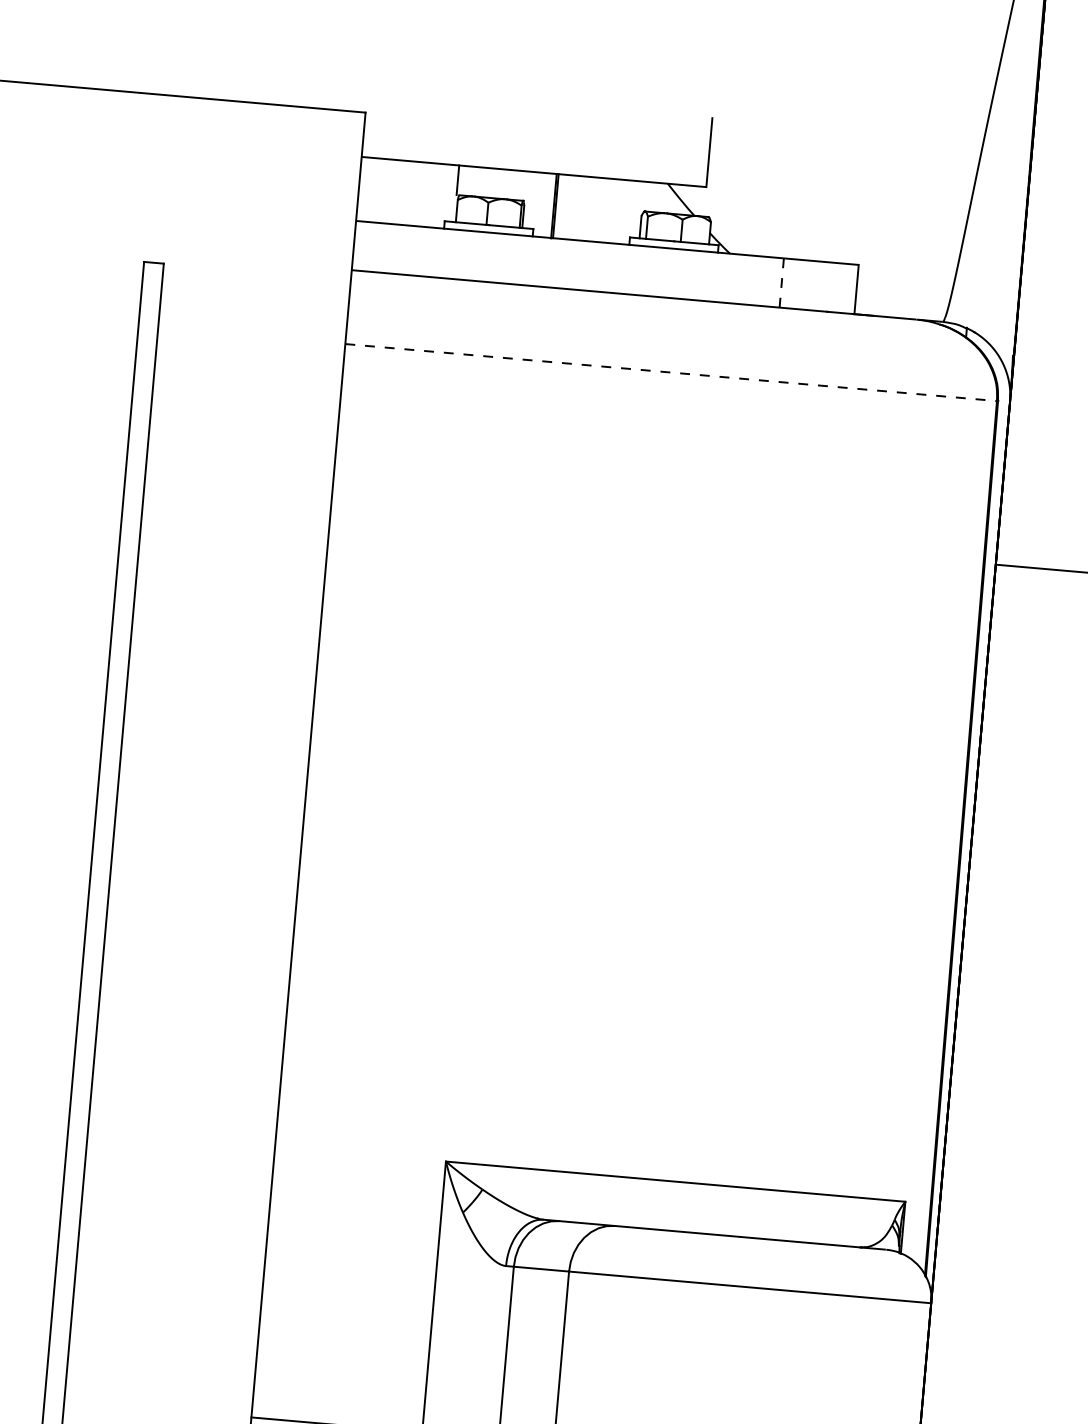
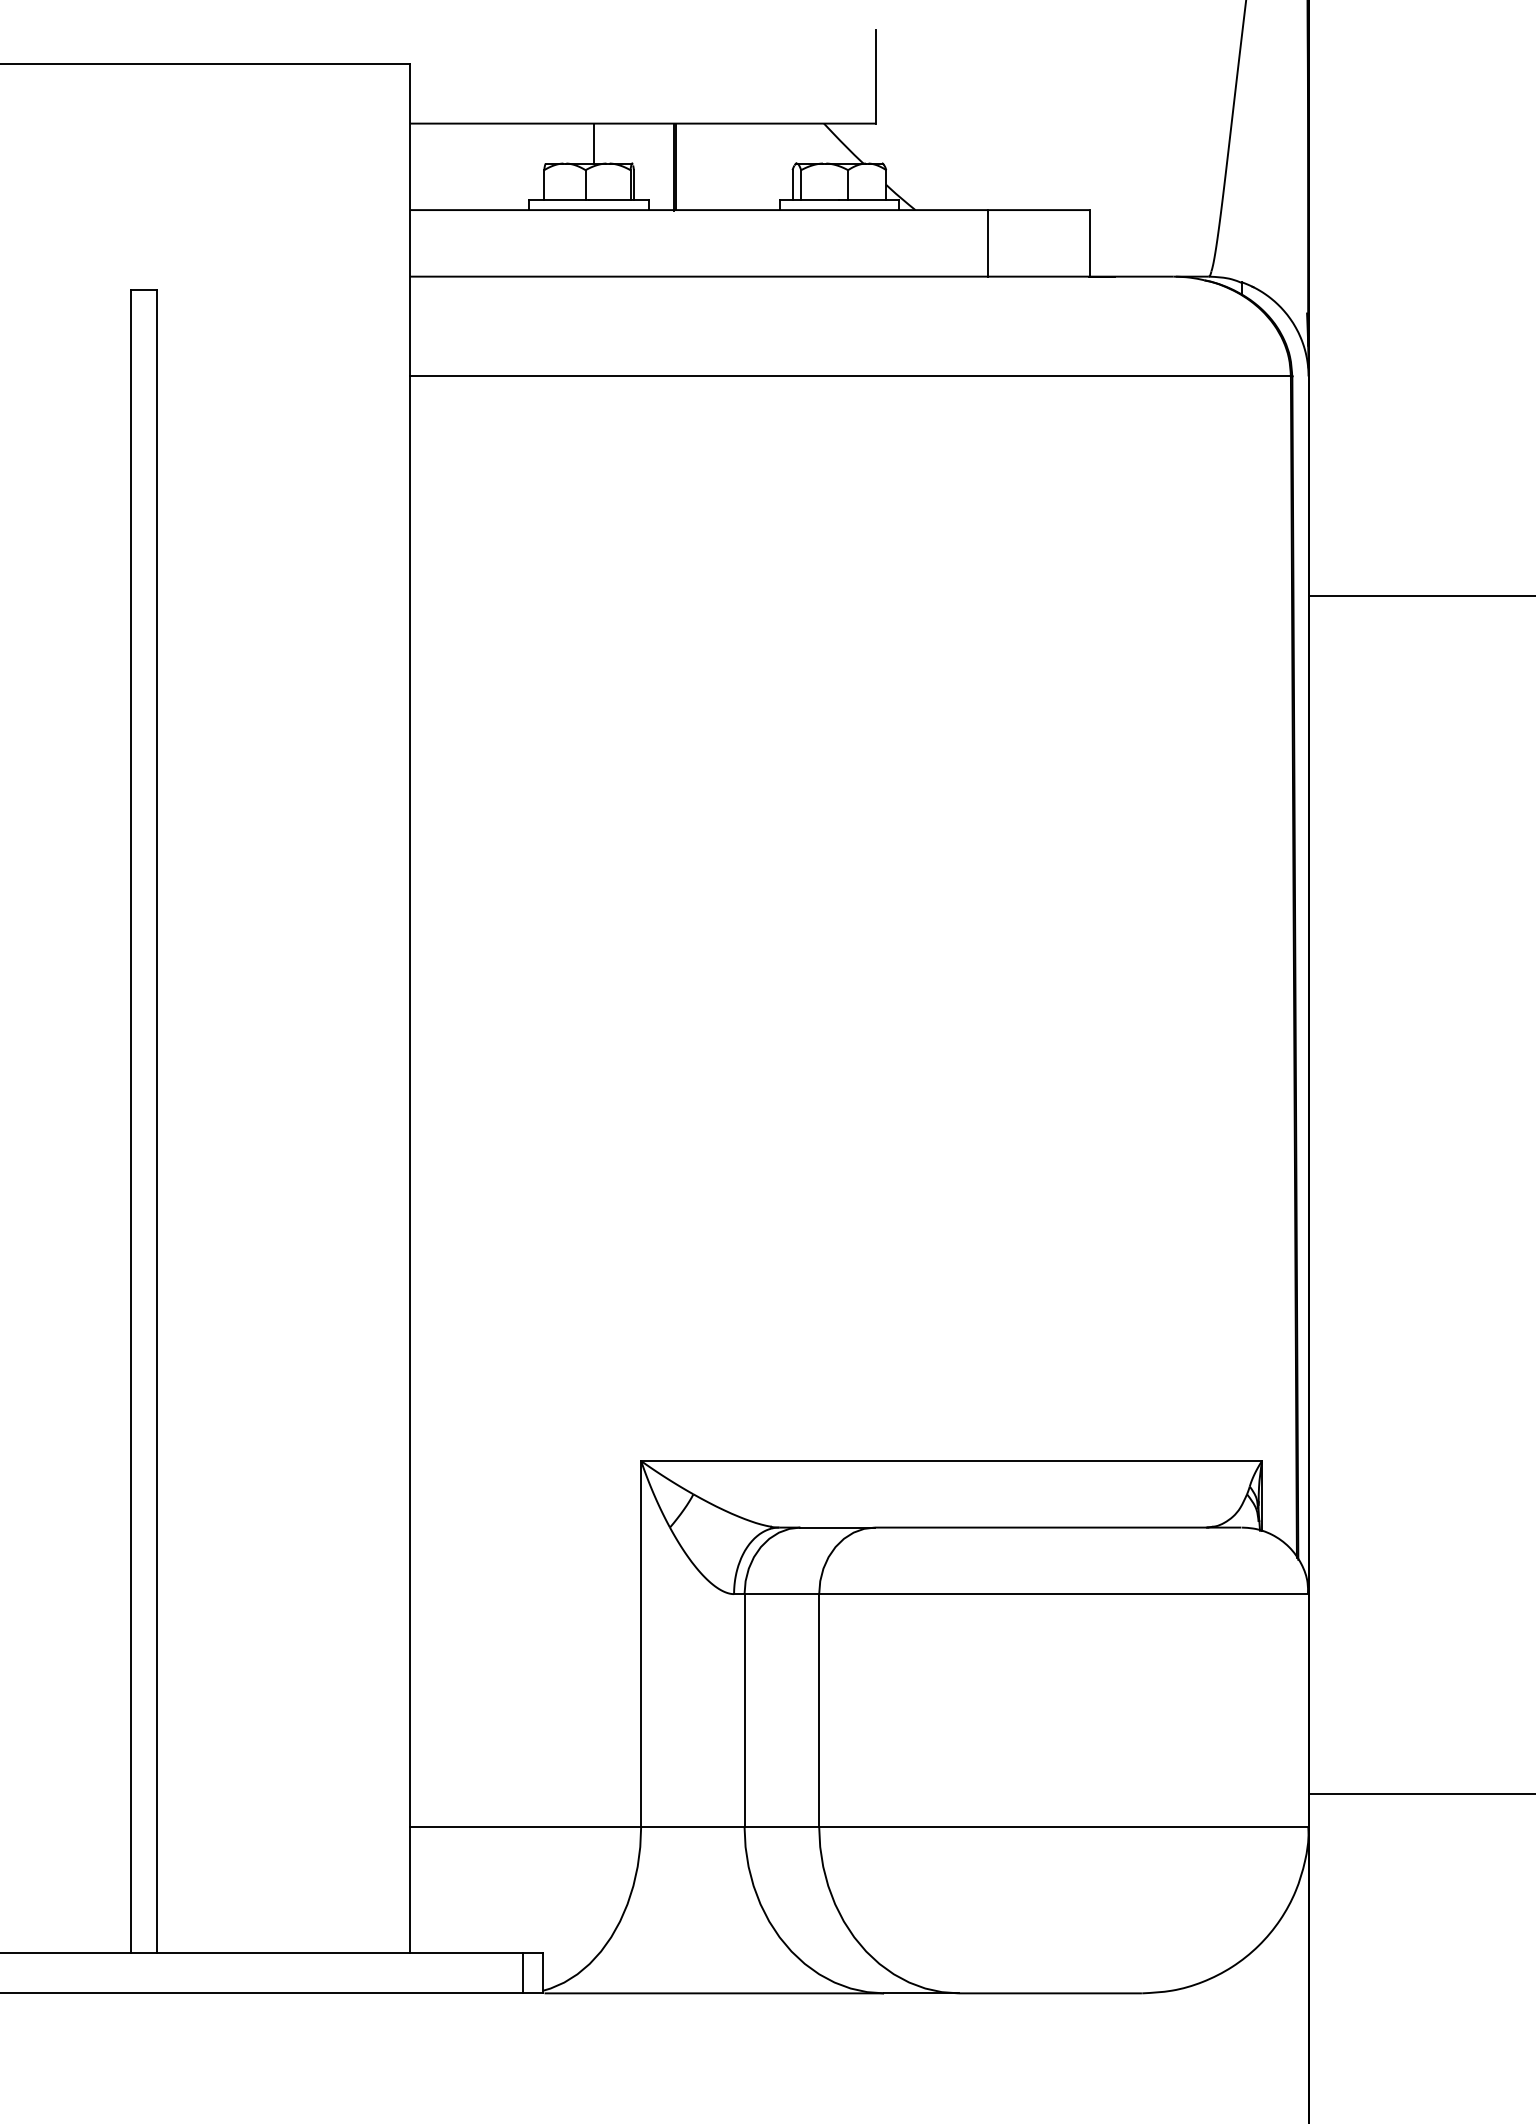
line: (458, 180) -> (594, 143), moved
line: (781, 282) -> (988, 242), dashed -> solid
line: (671, 372) -> (851, 376), dashed -> solid

